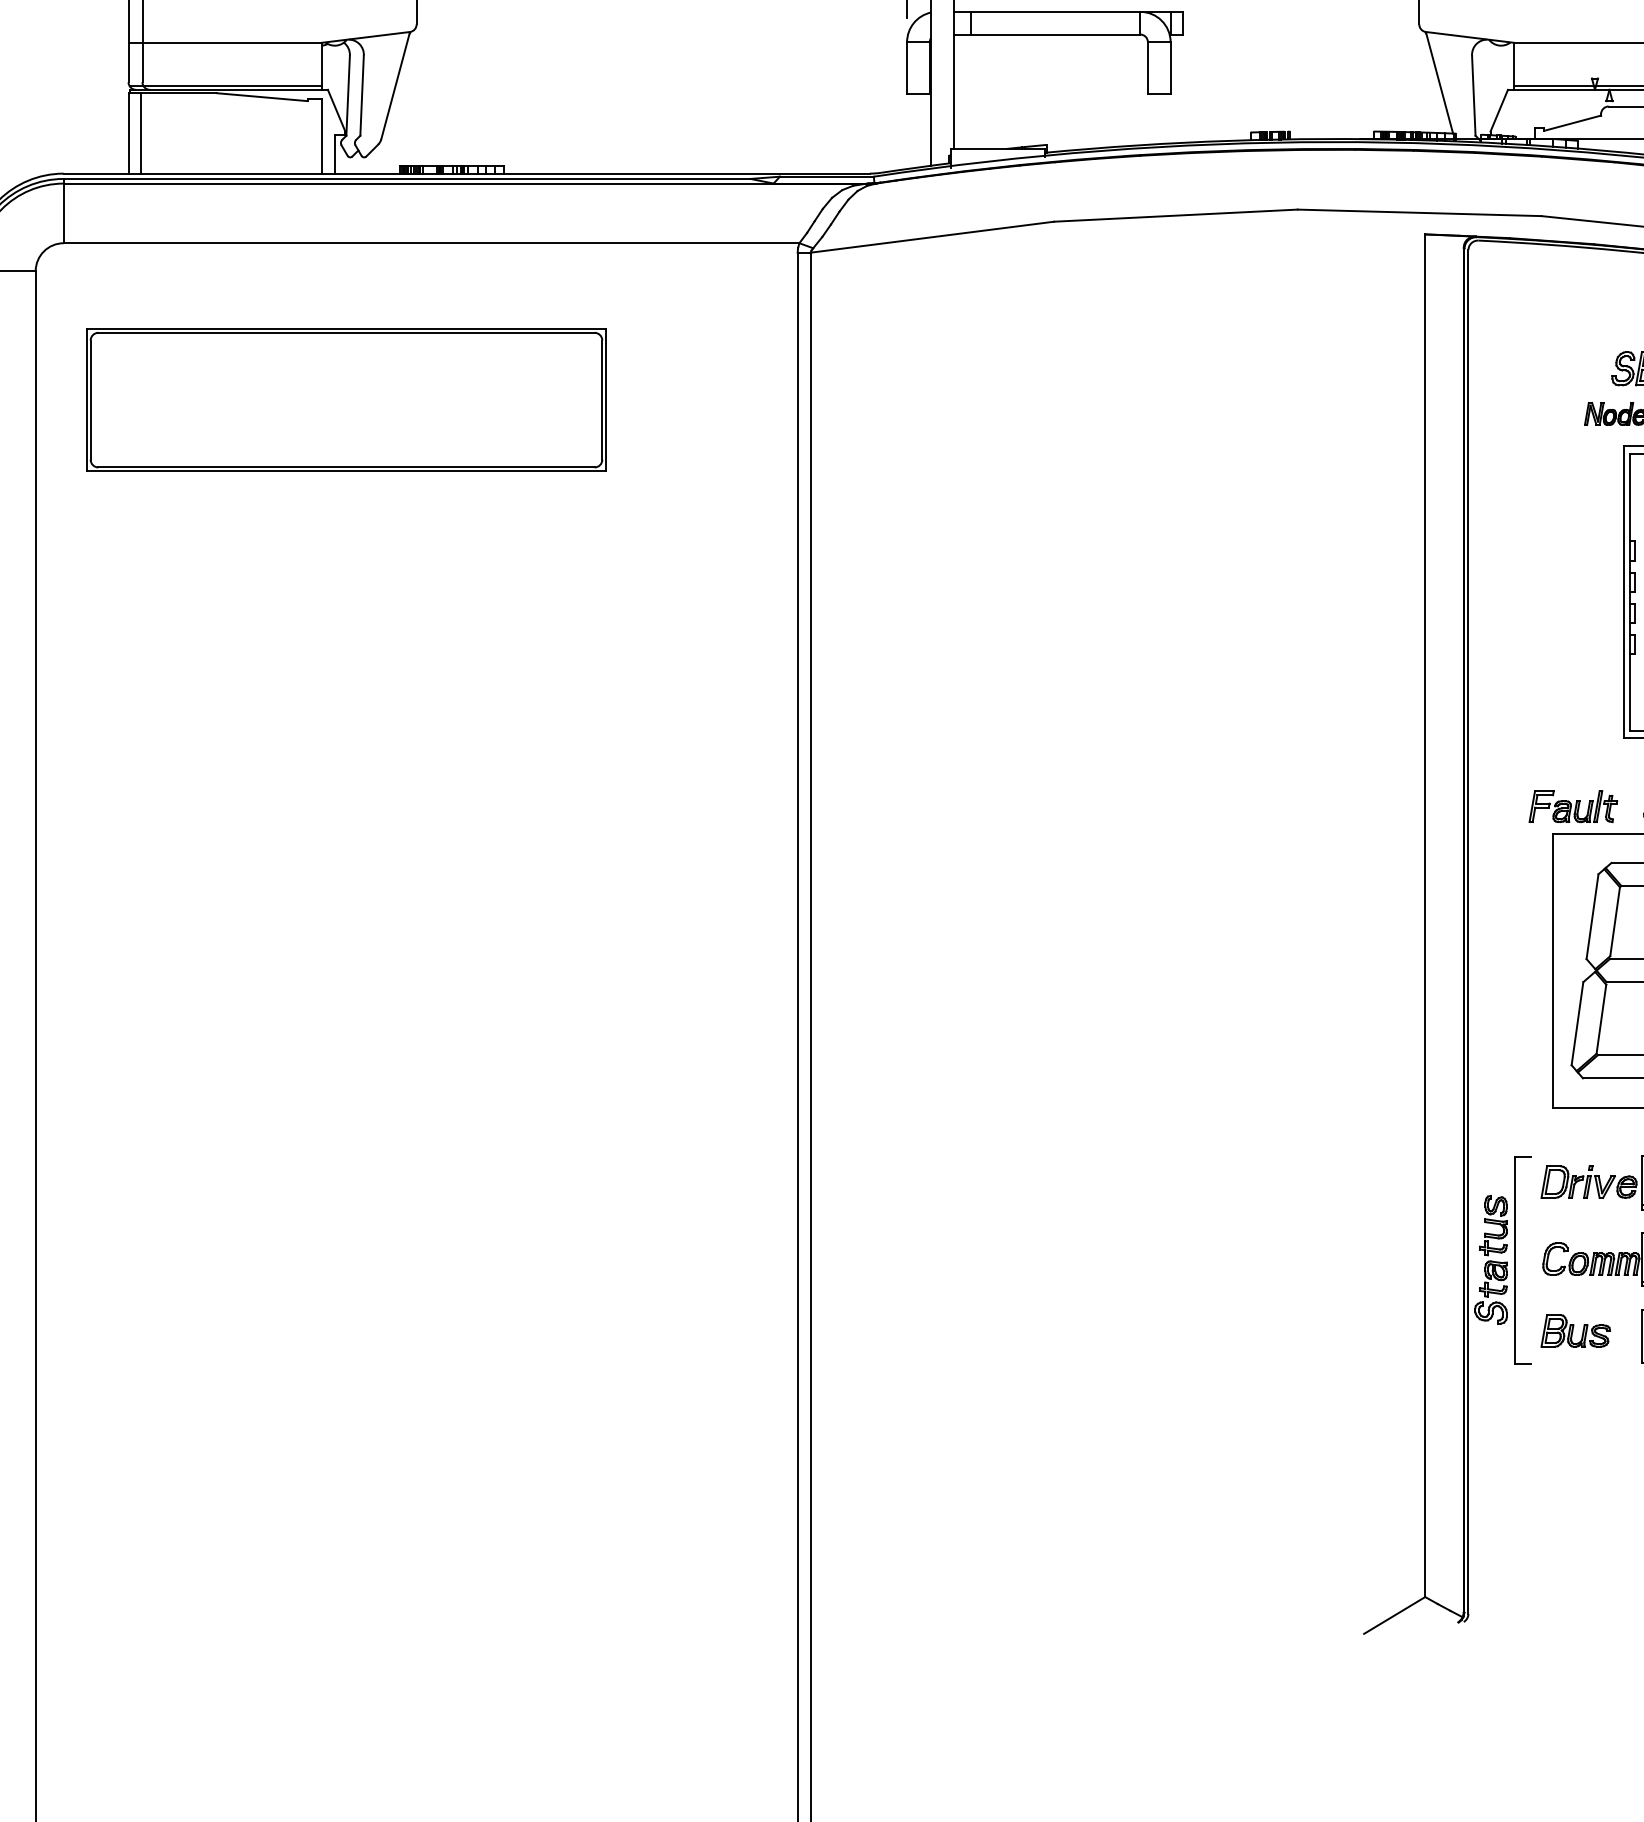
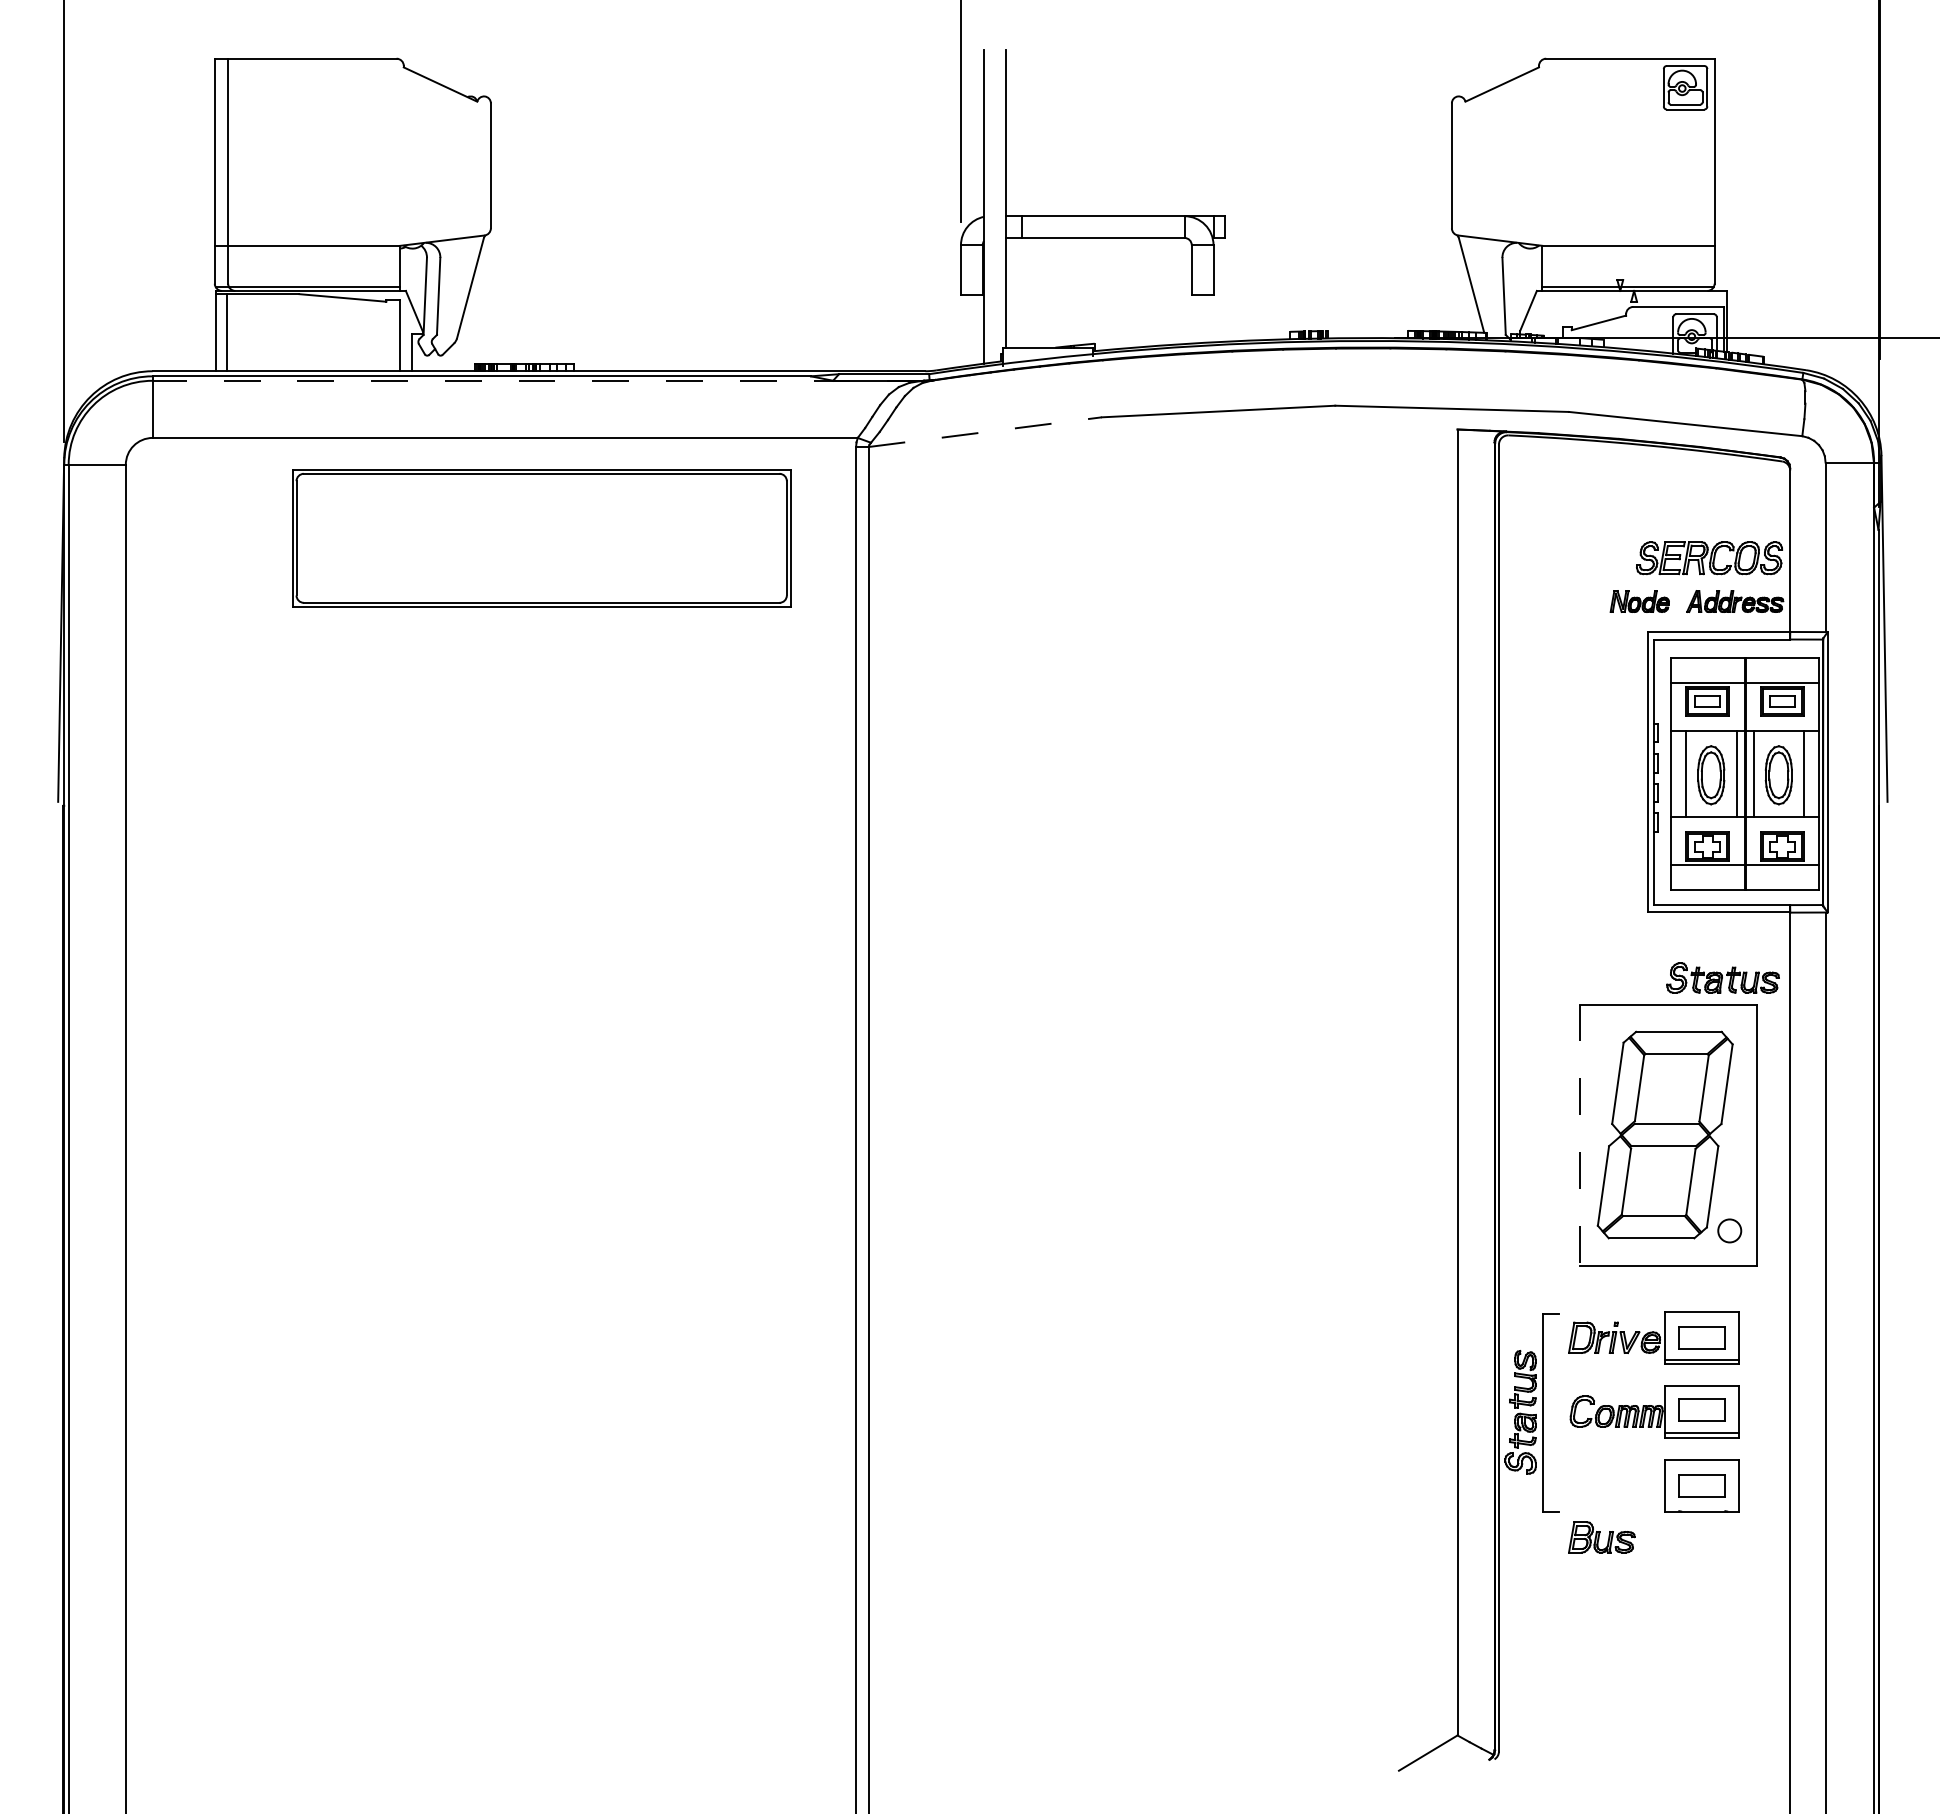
line: (466, 183) -> (538, 380), solid -> dashed
line: (932, 237) -> (985, 432), solid -> dashed
part: (346, 400) -> (541, 538), moved
part: (1573, 806) -> (1599, 977), removed
line: (1553, 971) -> (1580, 1135), solid -> dashed
part: (1575, 1331) -> (1601, 1537), moved

